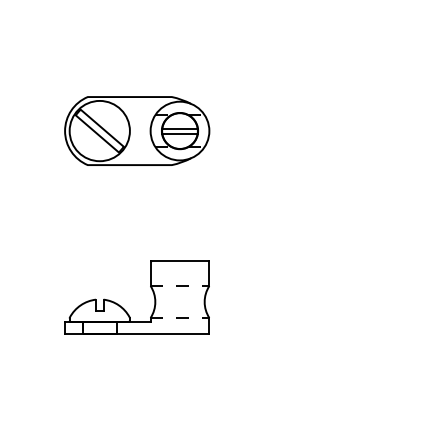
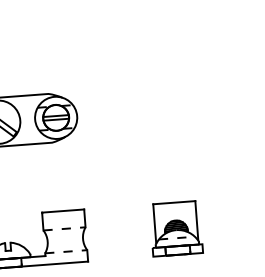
part: (334, 297) -> (175, 228), added

